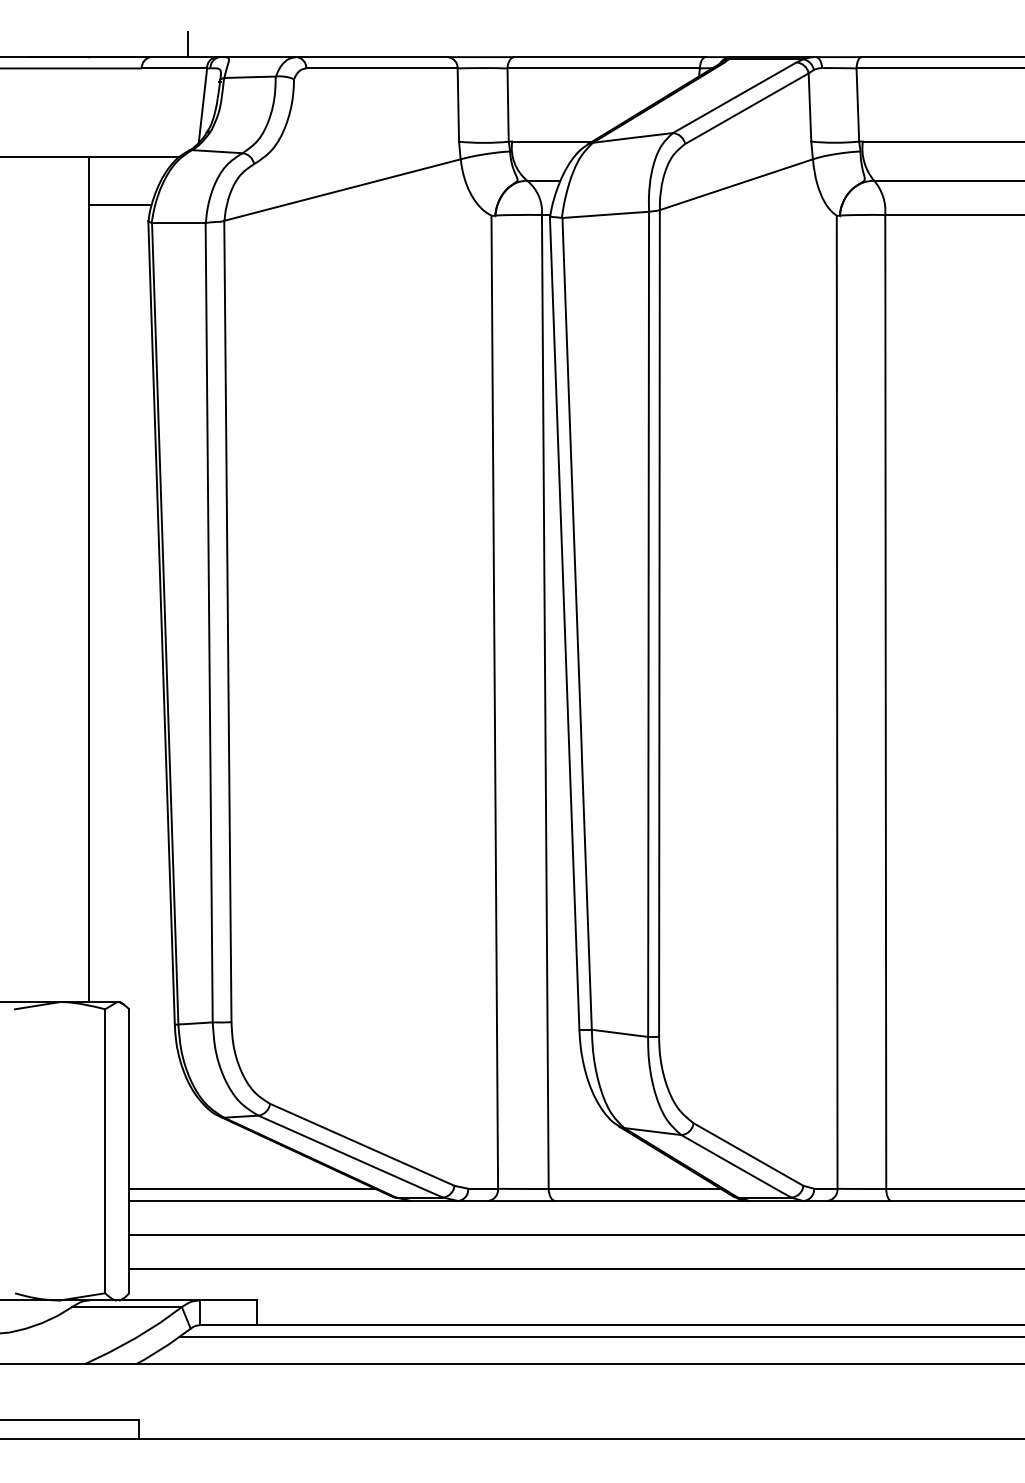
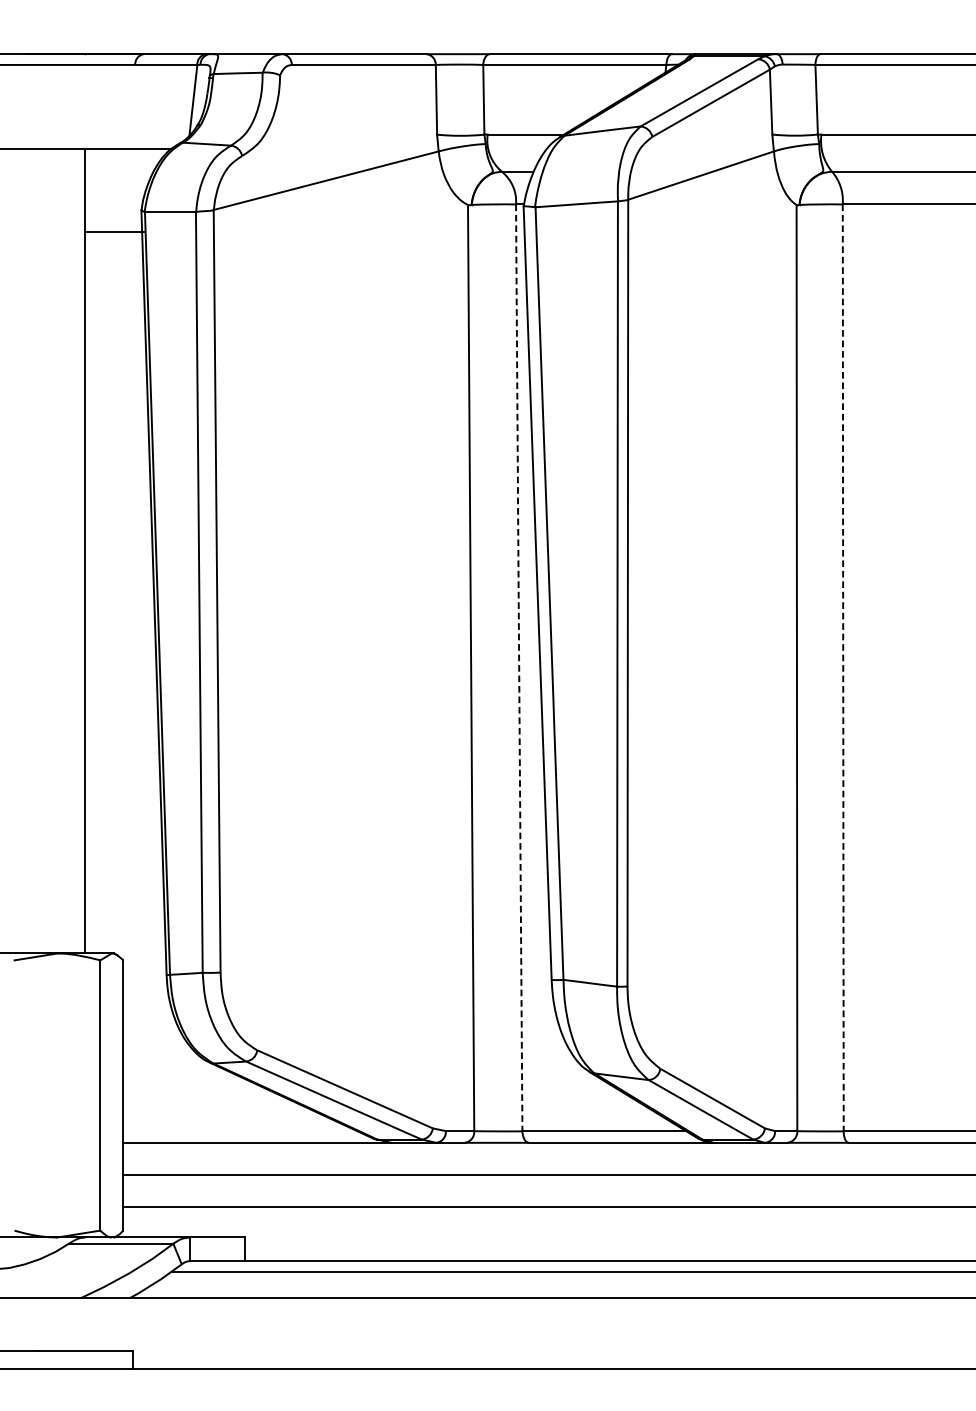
line: (188, 44) -> (179, 42), removed
line: (119, 204) -> (113, 231), moved
line: (545, 700) -> (519, 666), solid -> dashed
line: (885, 700) -> (842, 666), solid -> dashed
line: (251, 1188) -> (239, 1130), removed

